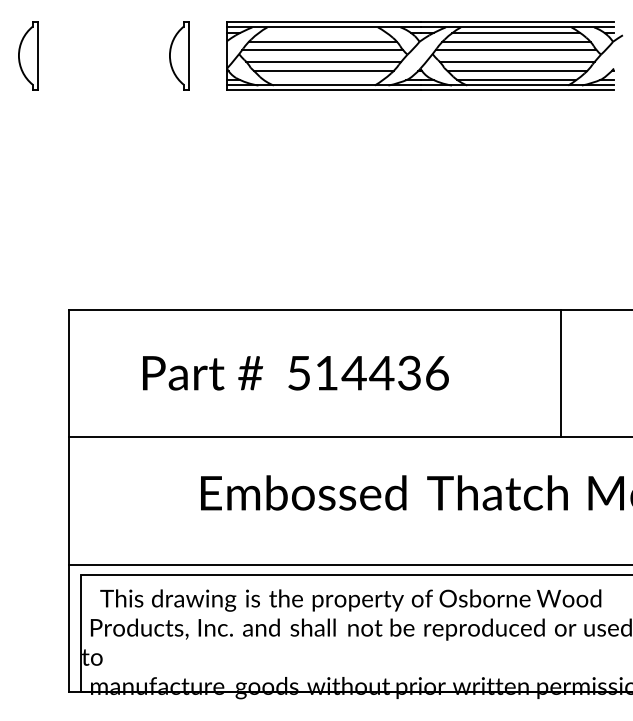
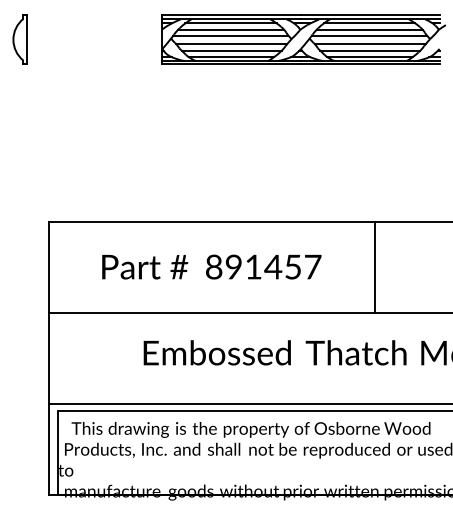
line: (322, 33) -> (230, 23), added
part: (179, 55) -> (128, 39), removed
line: (322, 80) -> (230, 57), added
text: (368, 372) -> (263, 266), 514436 -> 891457
line: (561, 373) -> (374, 267), moved

